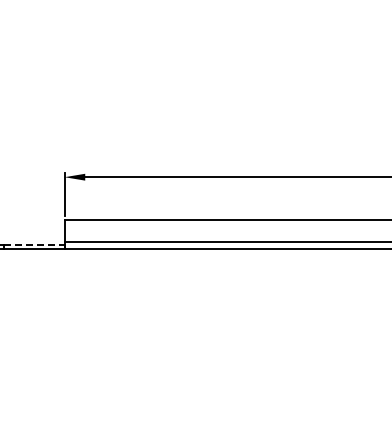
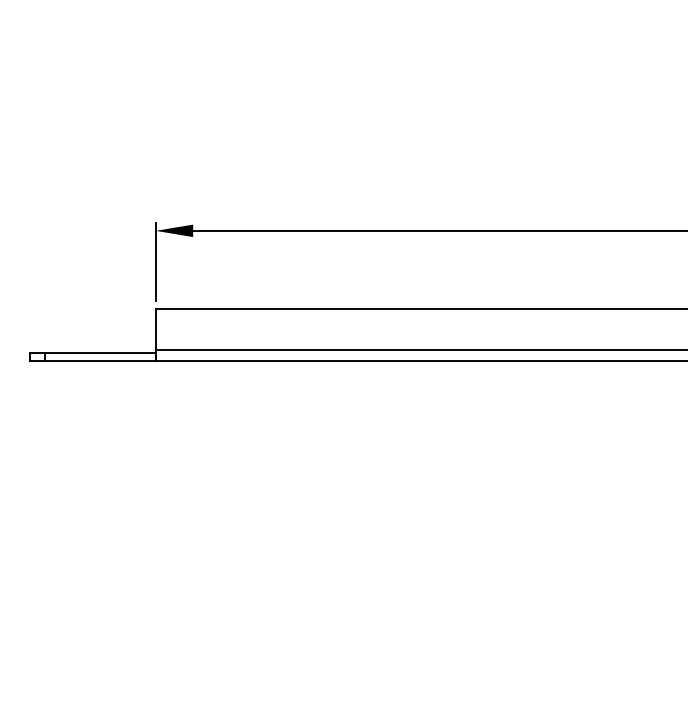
line: (34, 244) -> (100, 353), dashed -> solid

